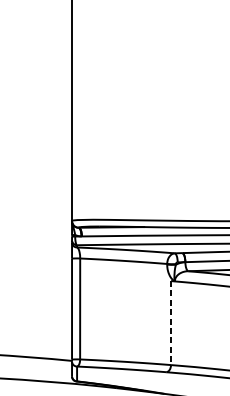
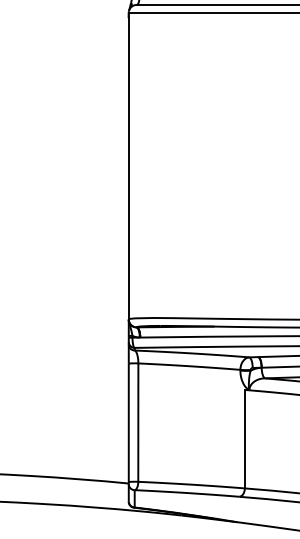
line: (170, 323) -> (244, 439), dashed -> solid

